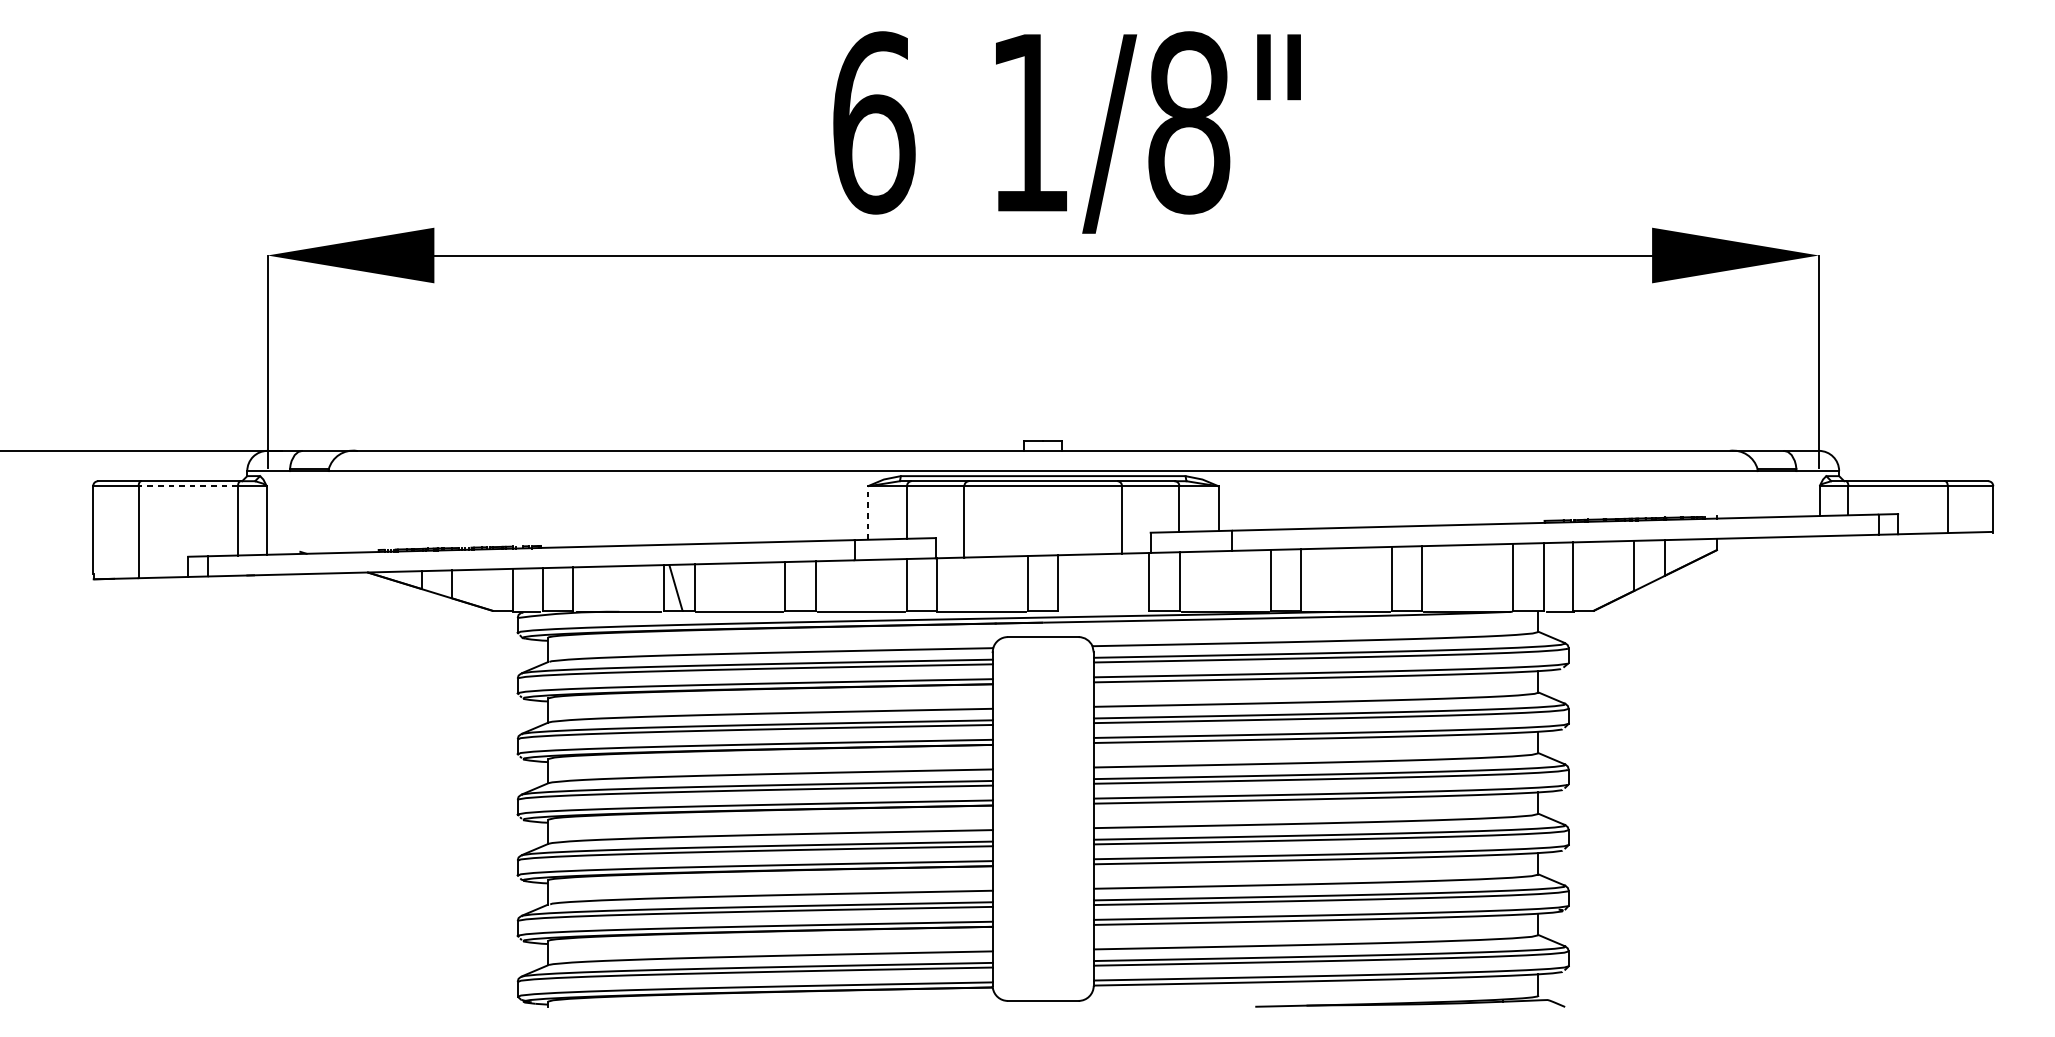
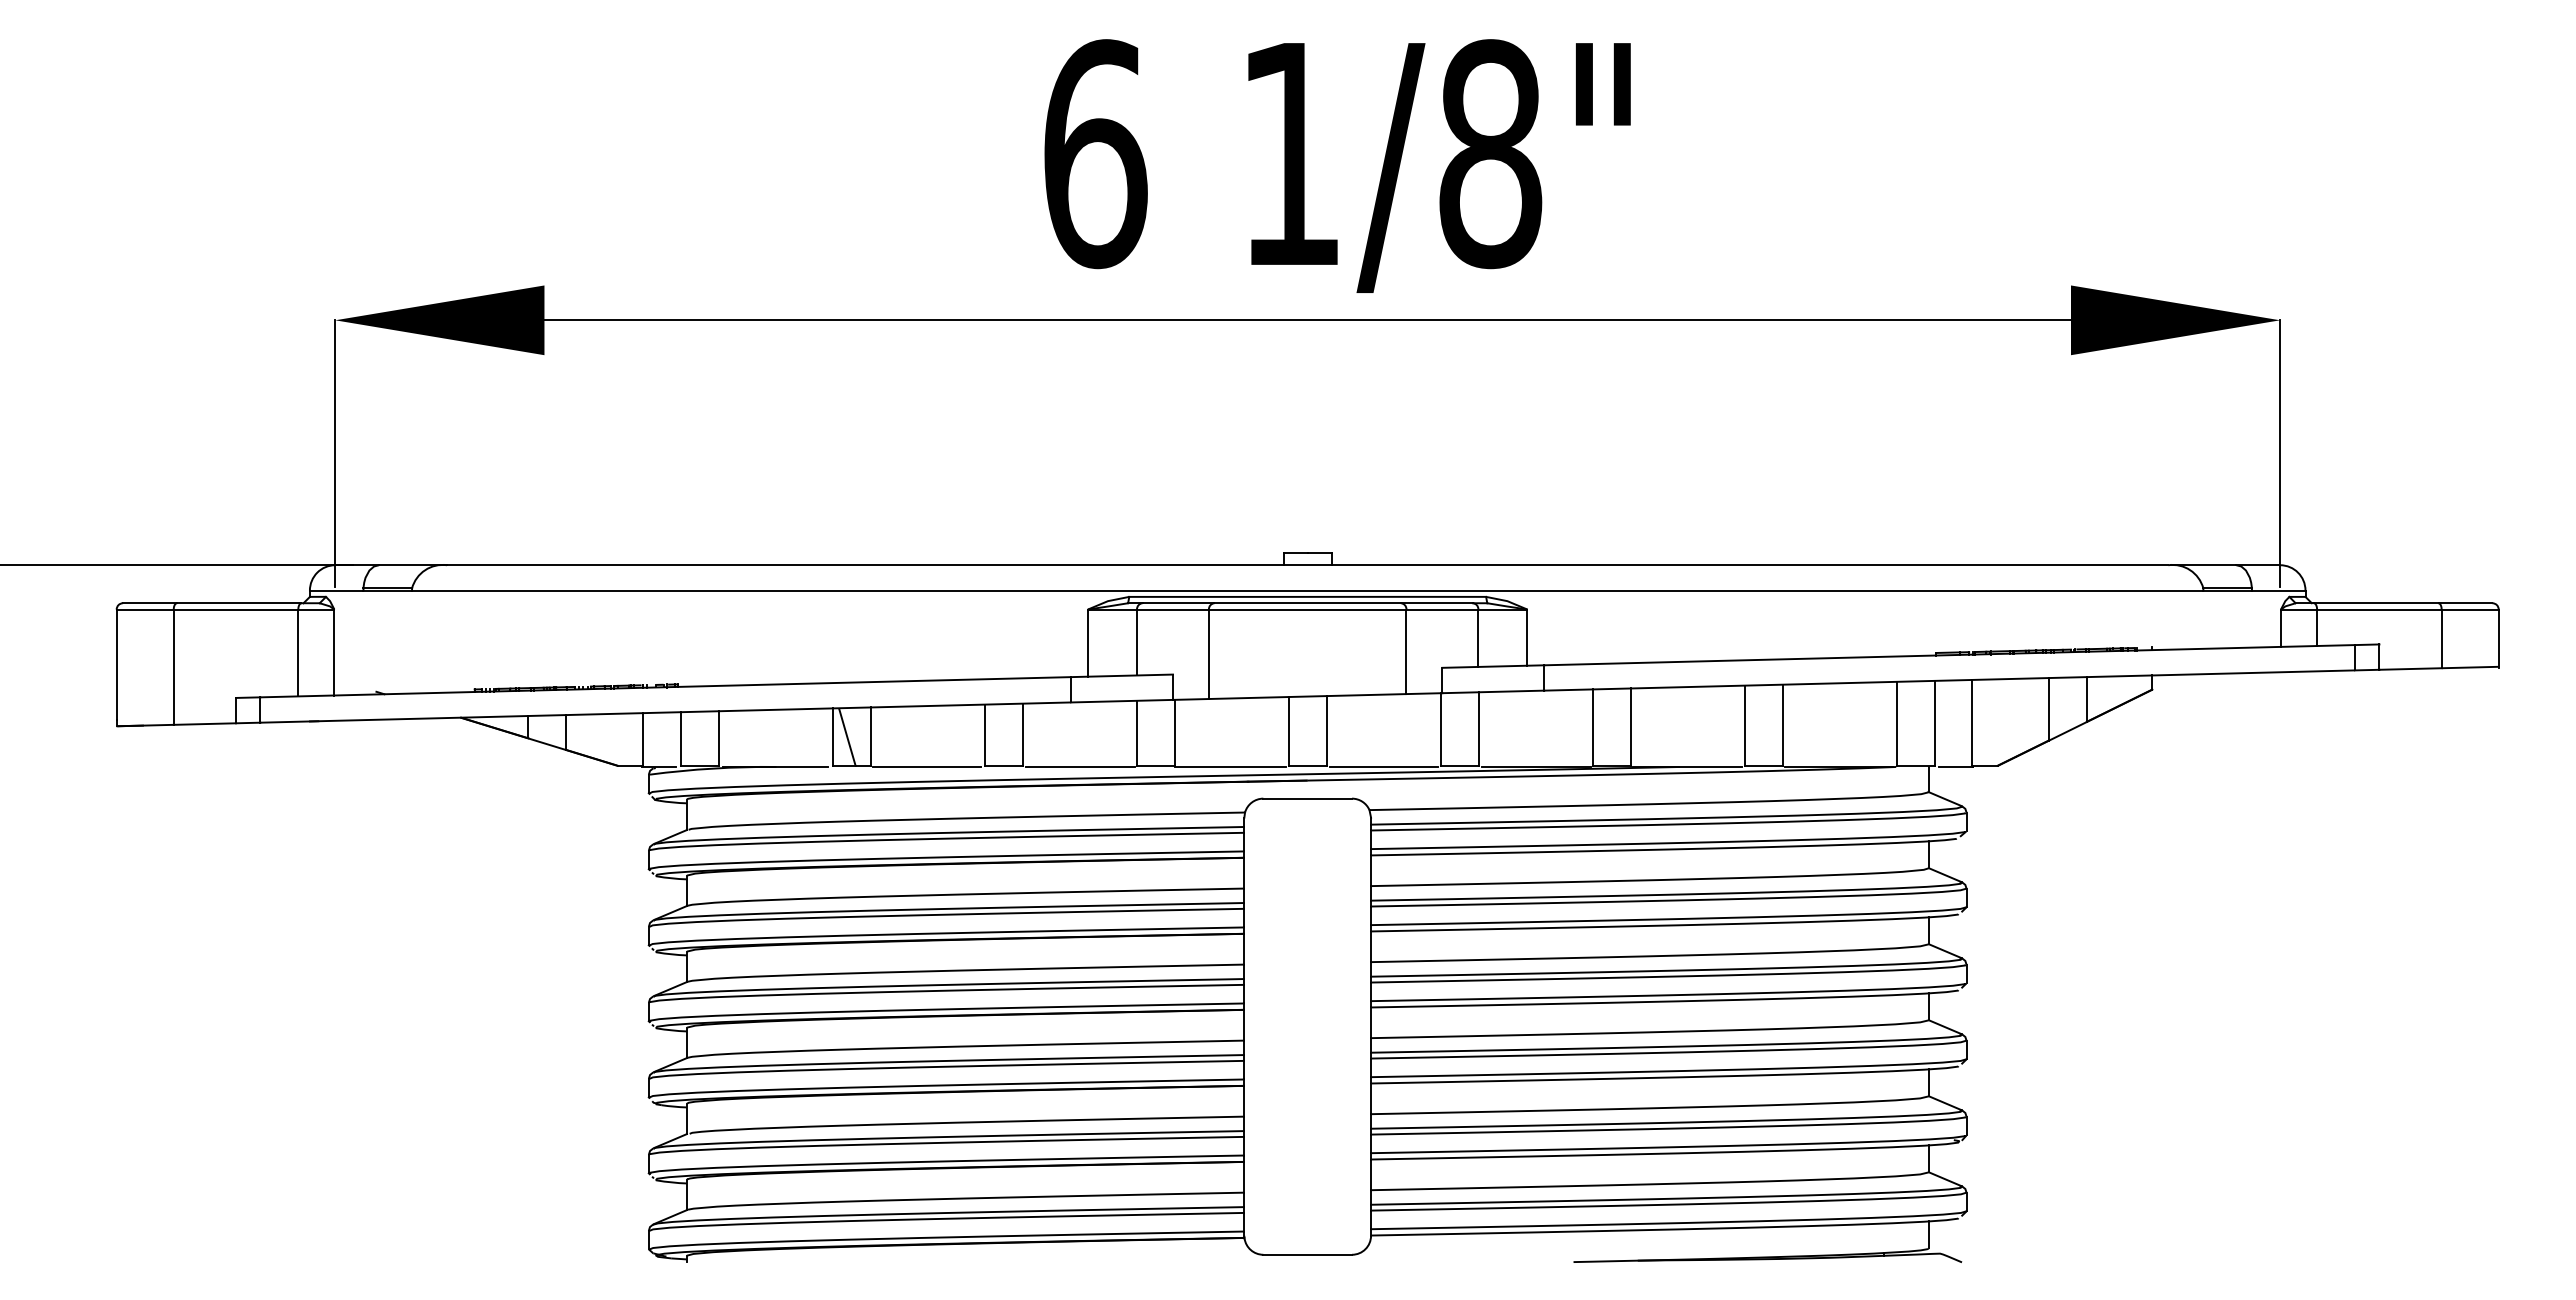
line: (187, 486) -> (235, 609), dashed -> solid
line: (867, 513) -> (1087, 643), dashed -> solid
line: (1103, 611) -> (1383, 766), added

